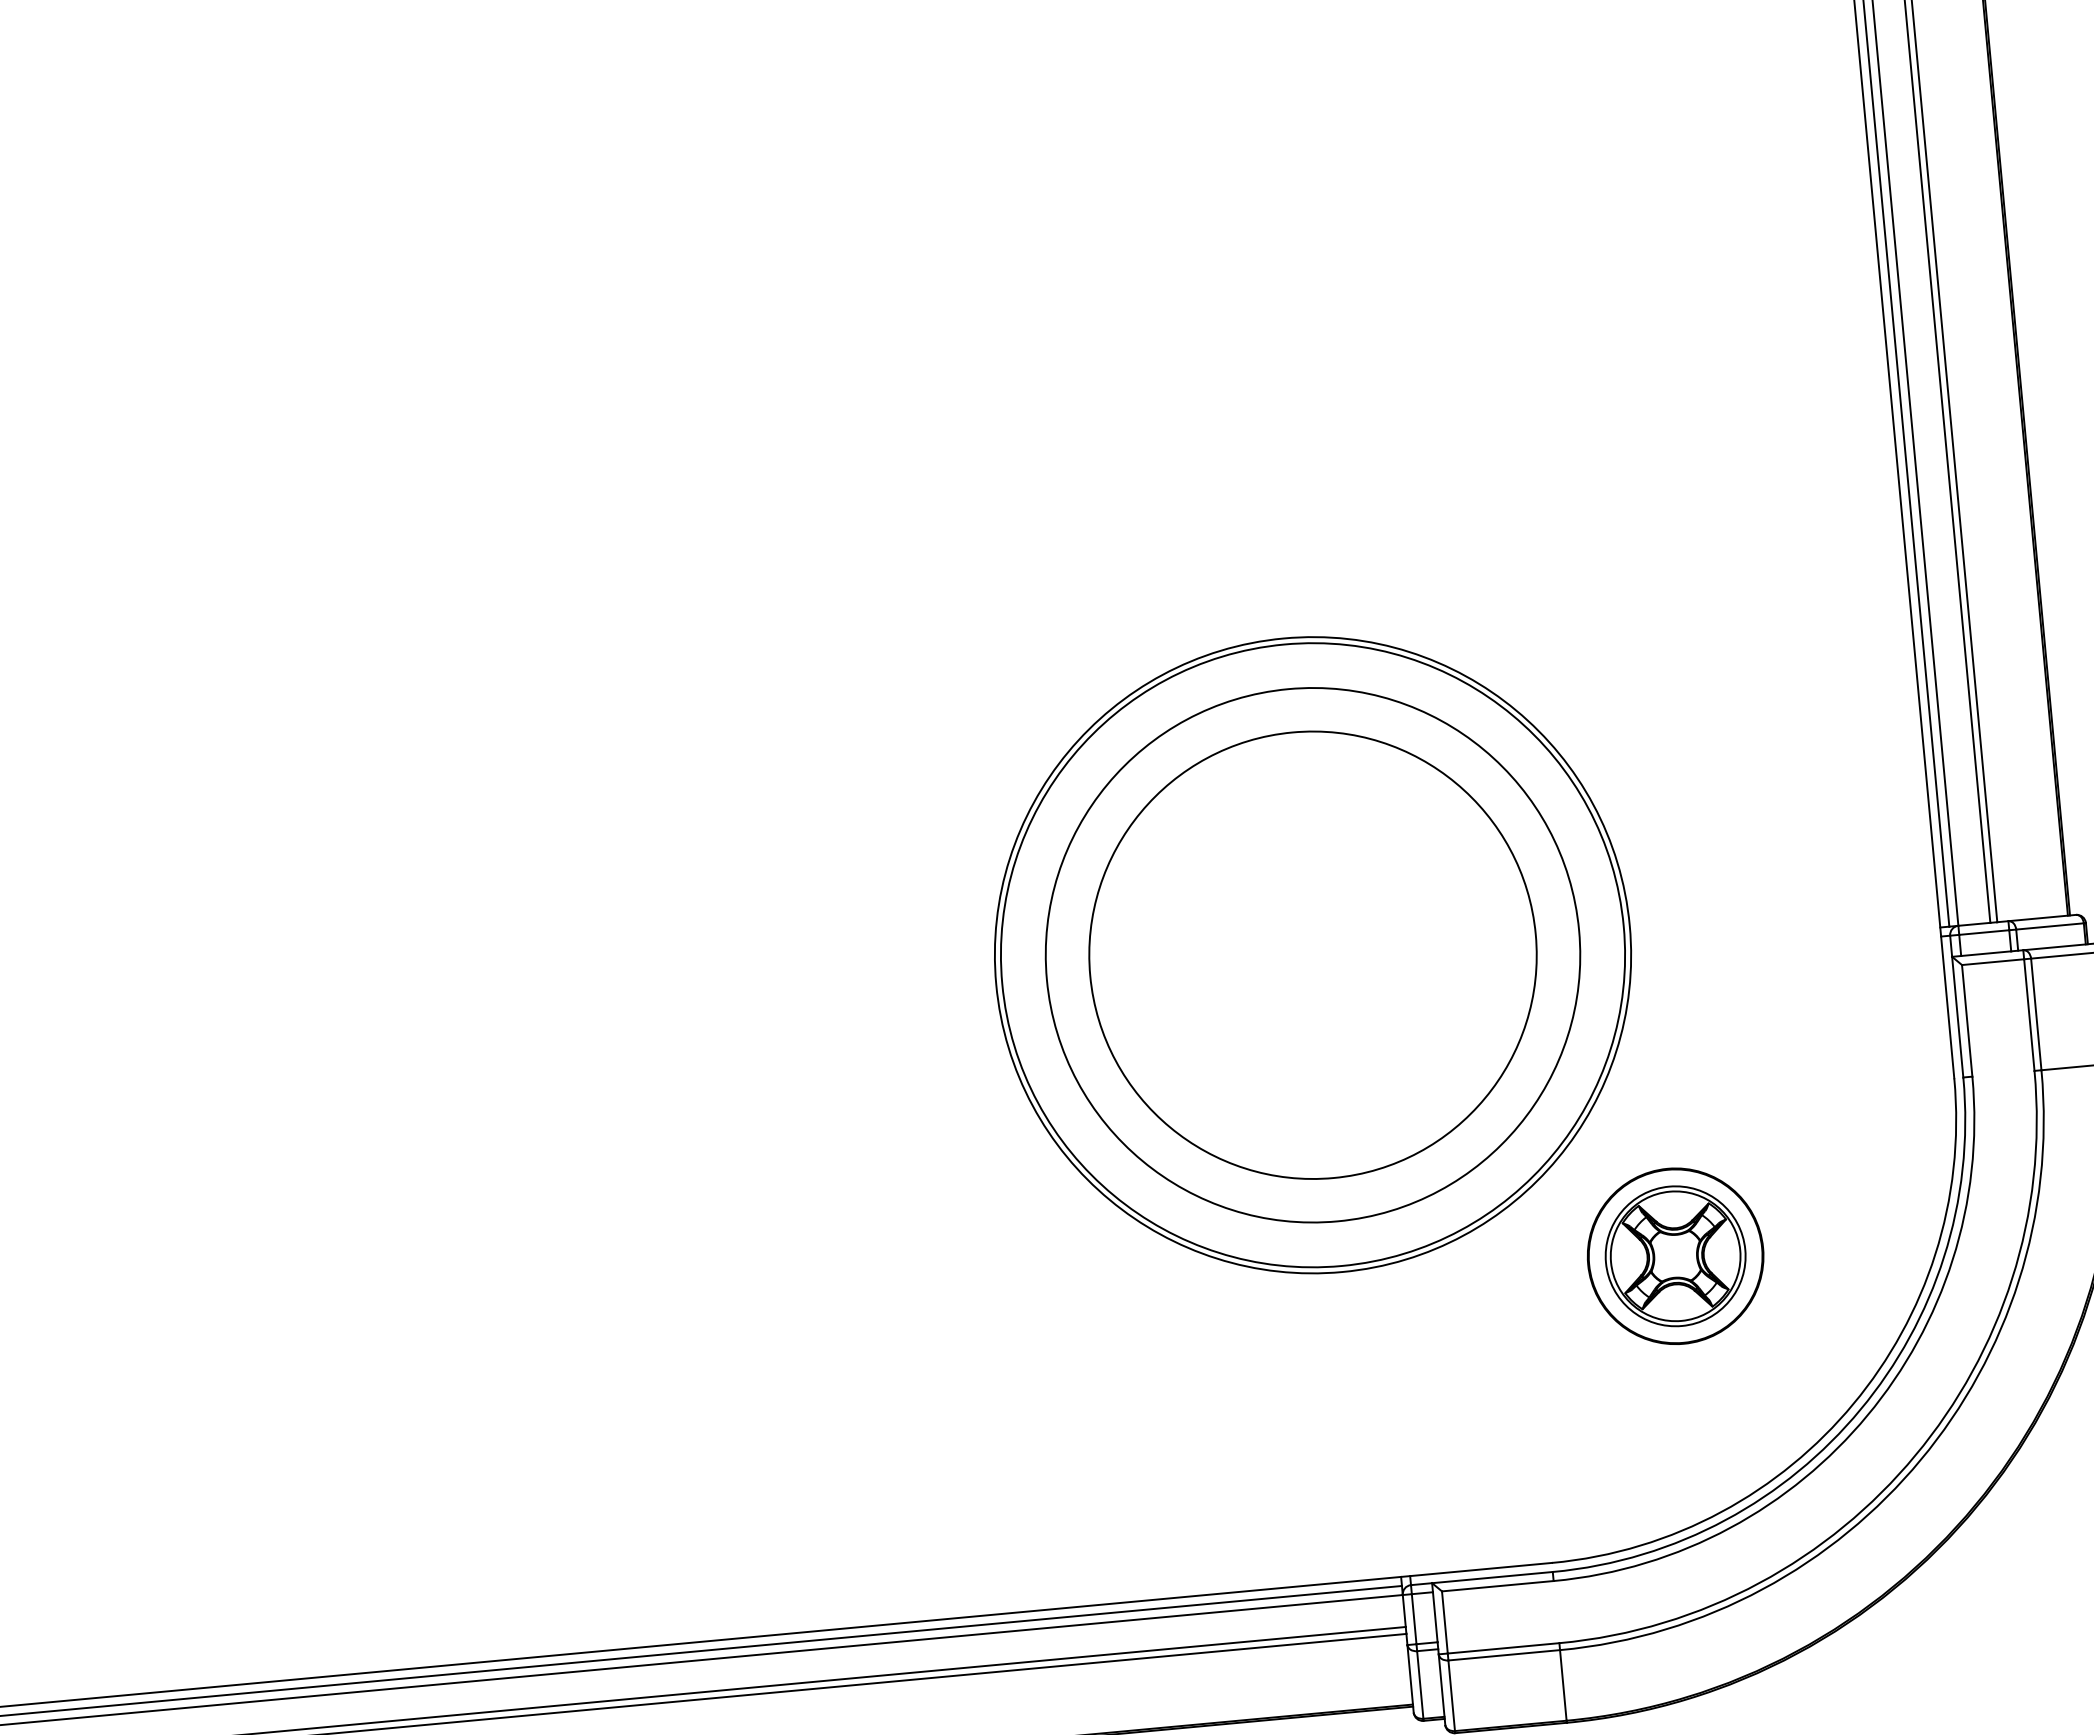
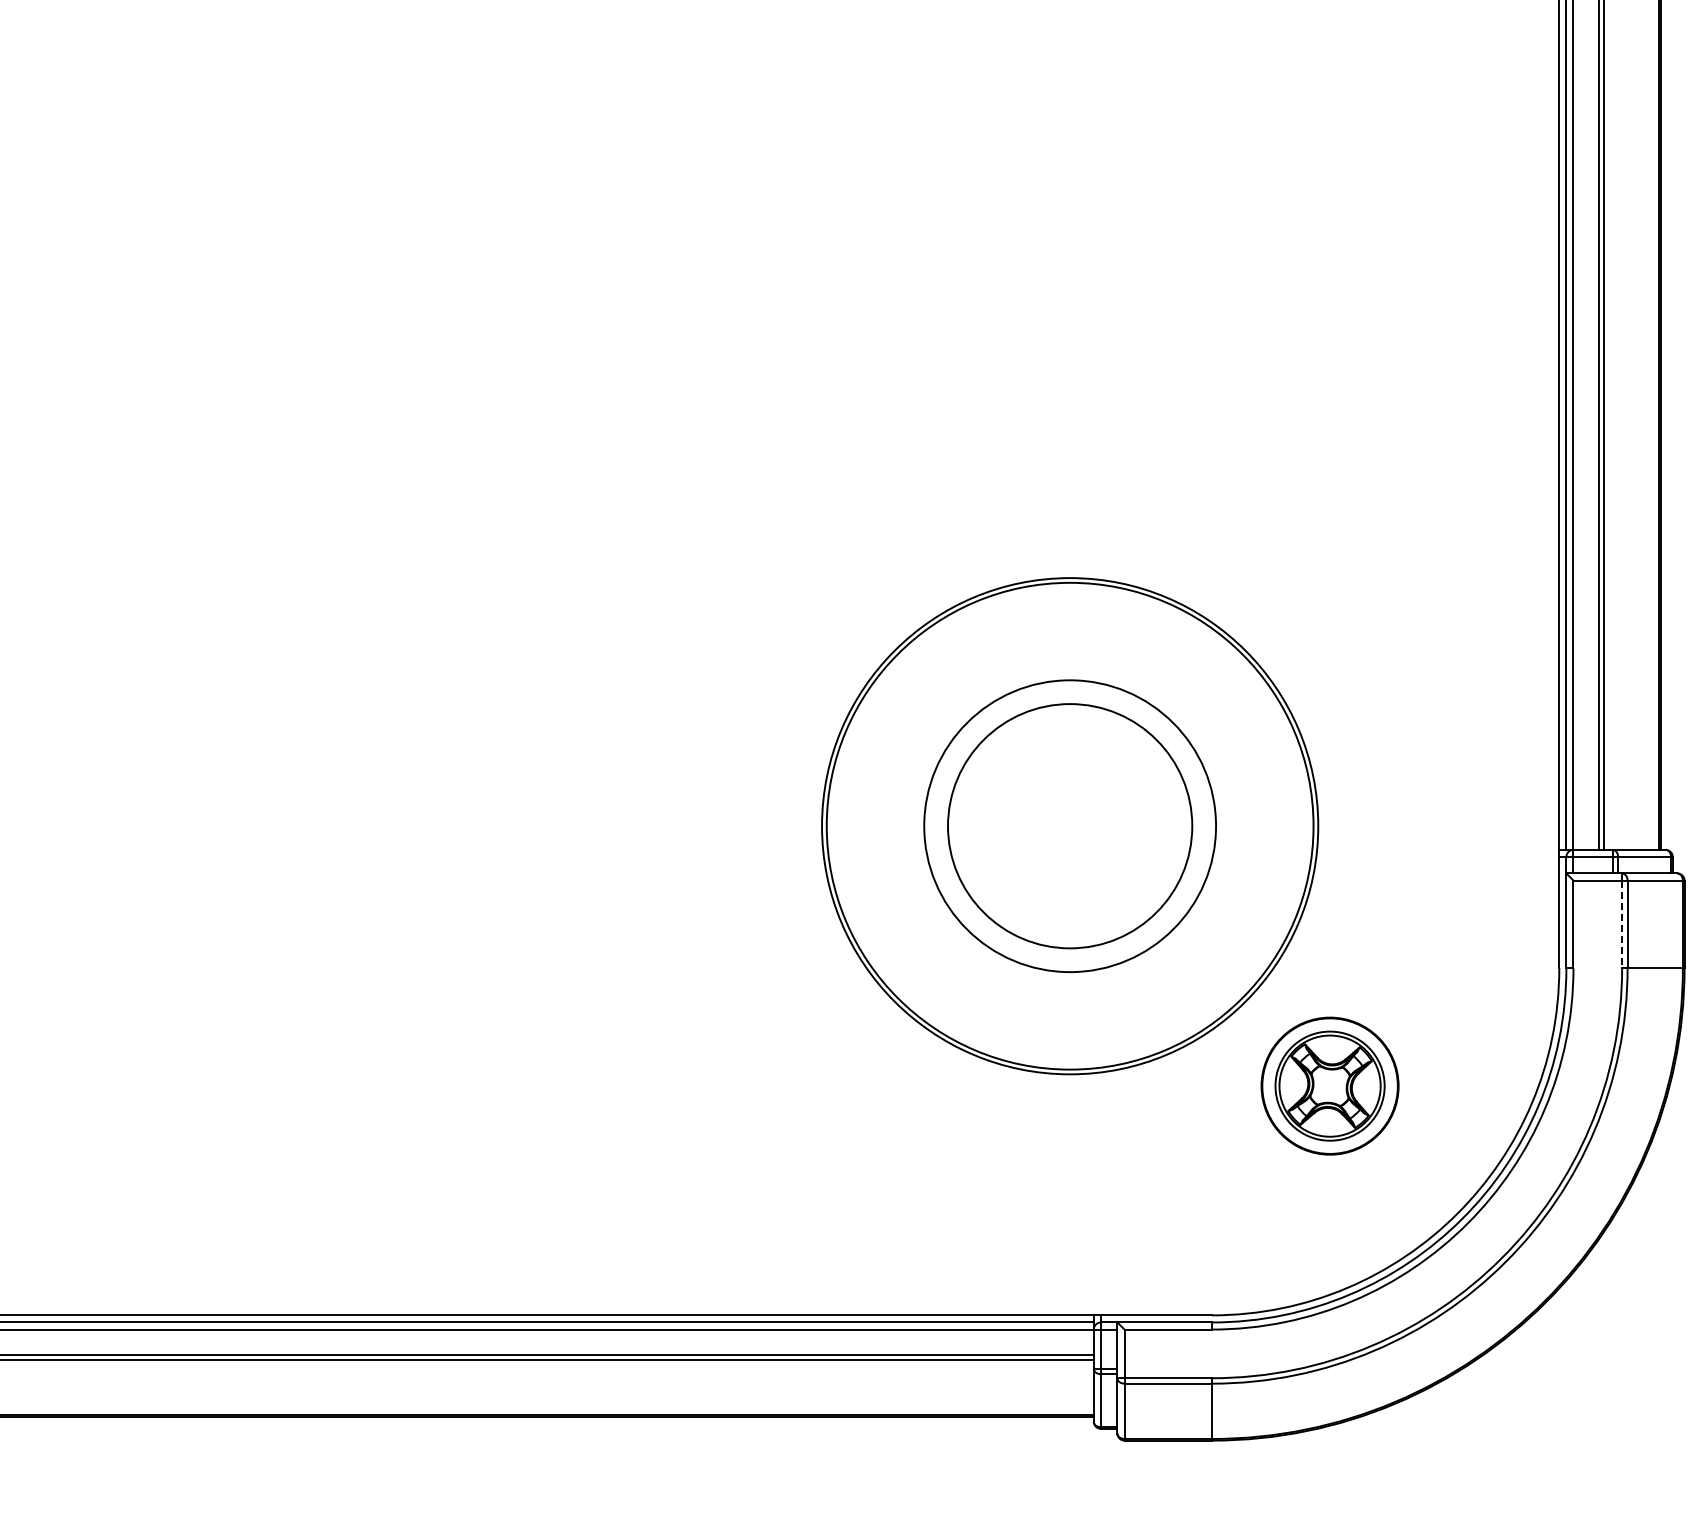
circle: (1312, 954) -> (1069, 825), size x0.7
circle: (1312, 954) -> (1069, 825), size x0.7
line: (2029, 1015) -> (1622, 924), solid -> dashed

